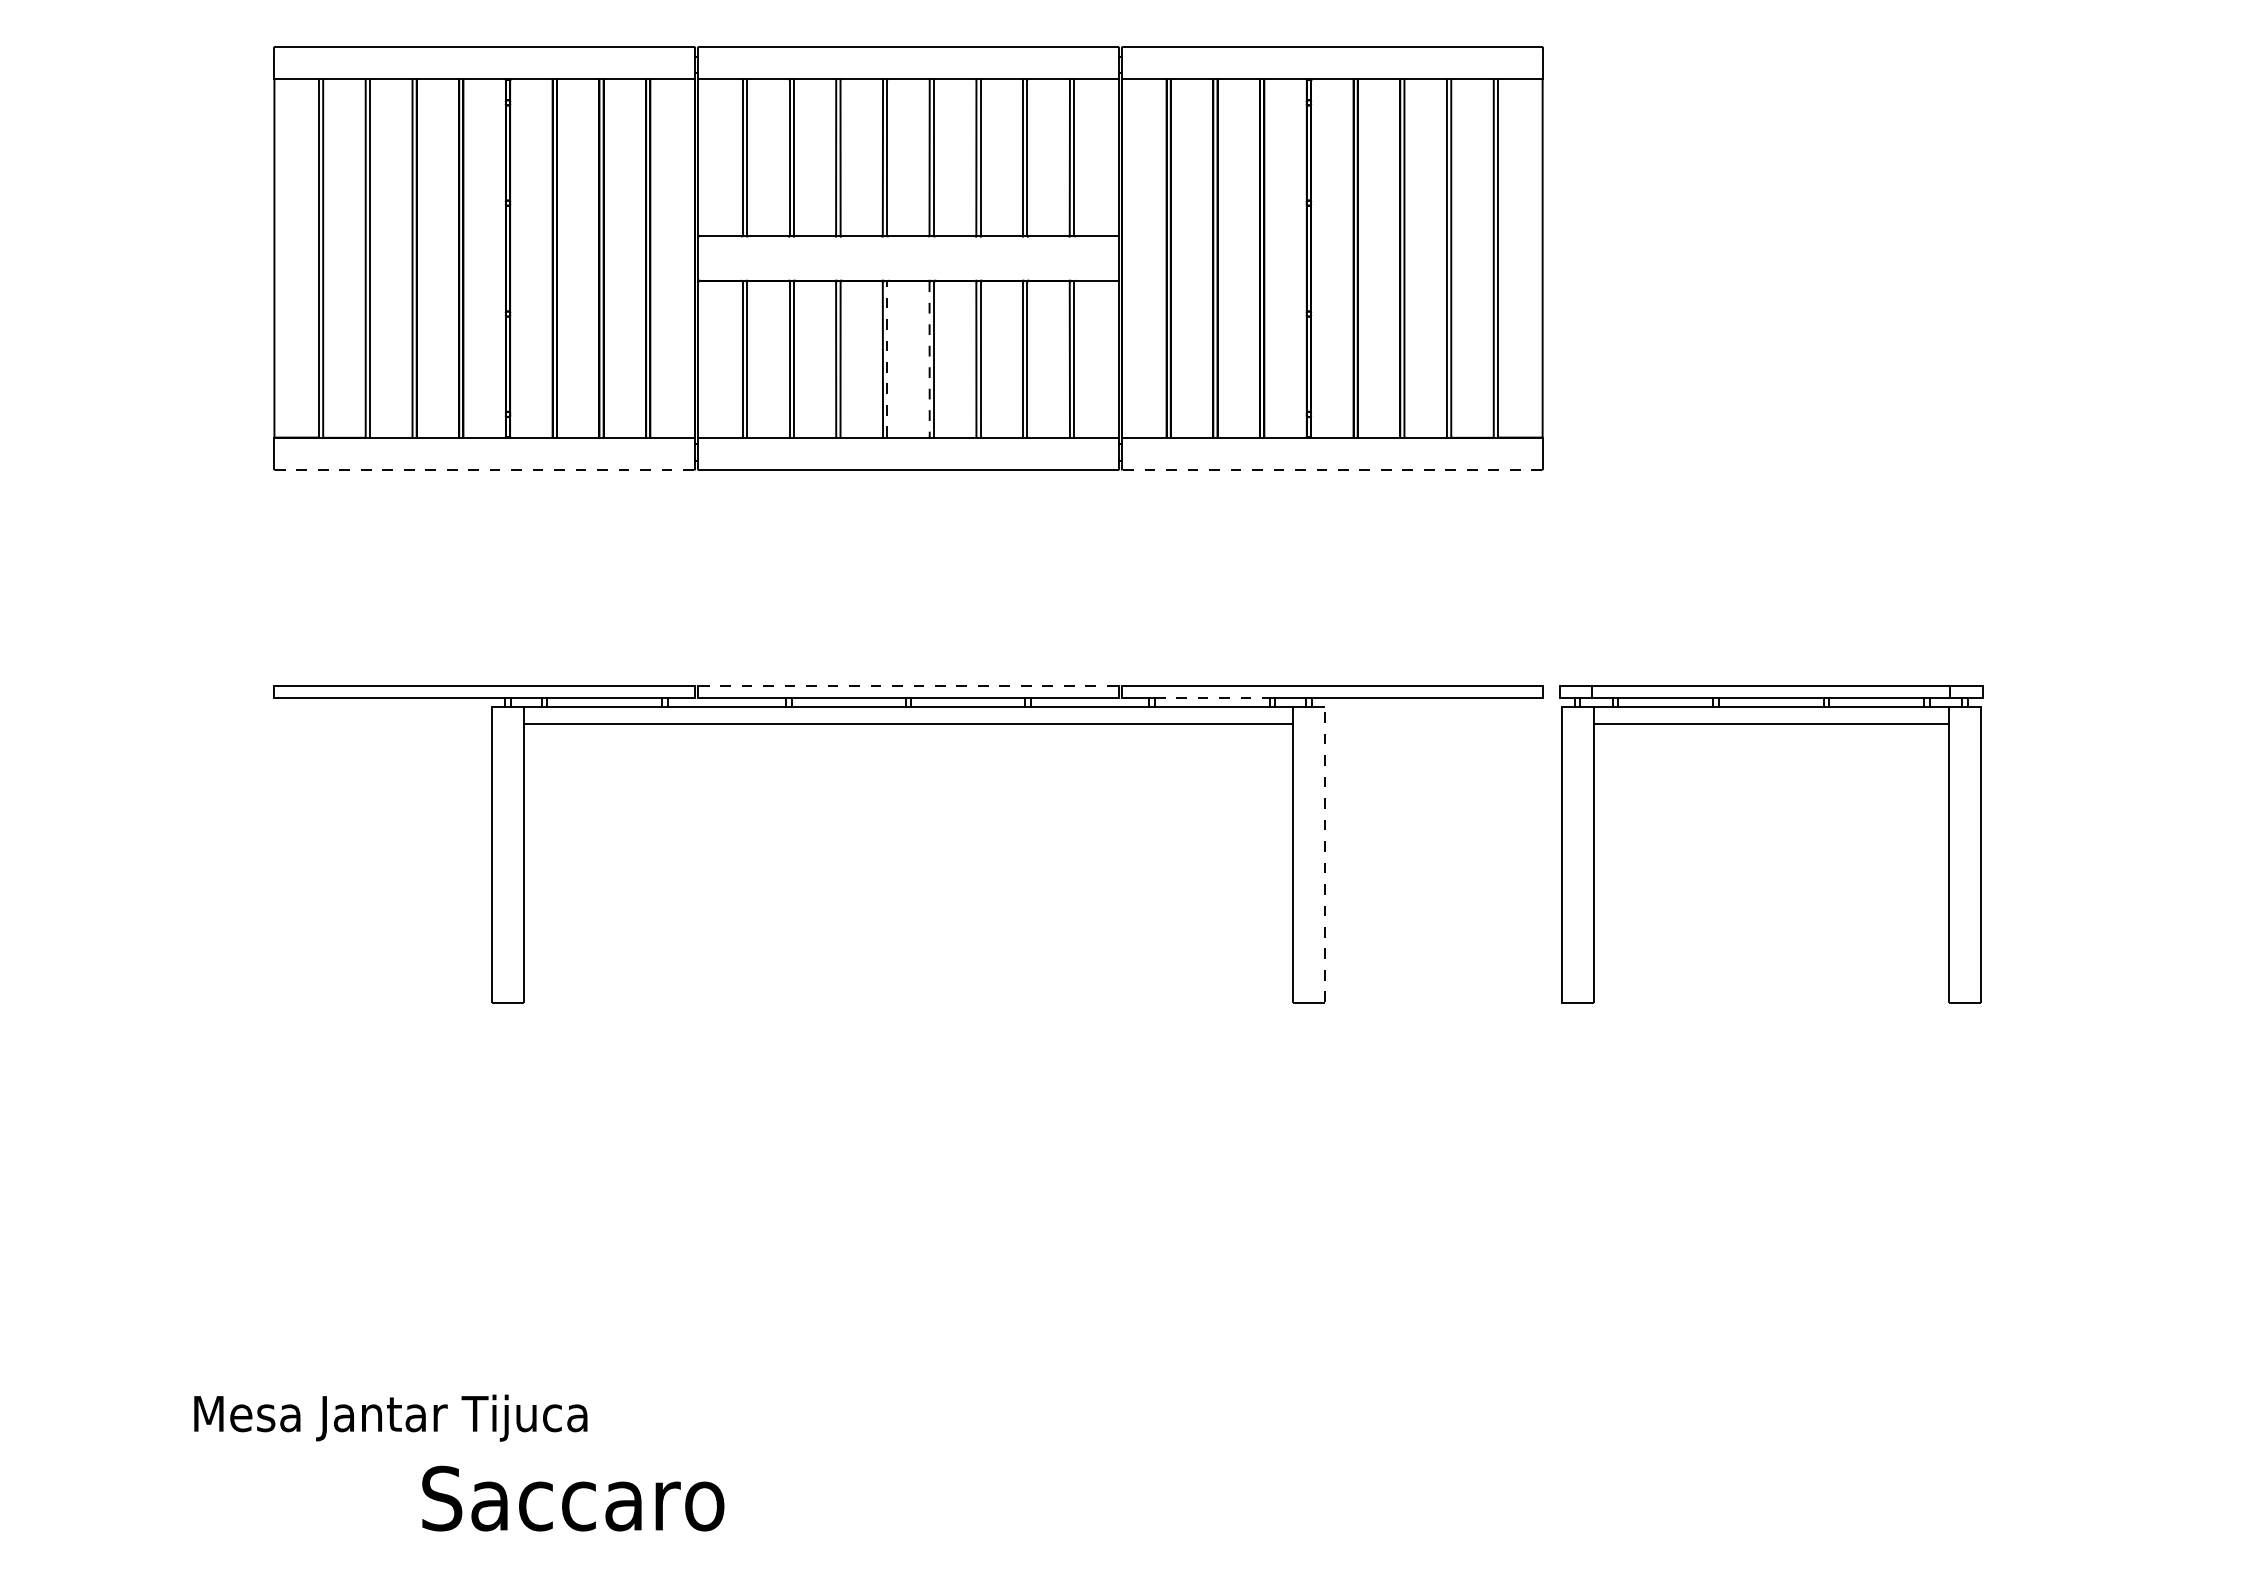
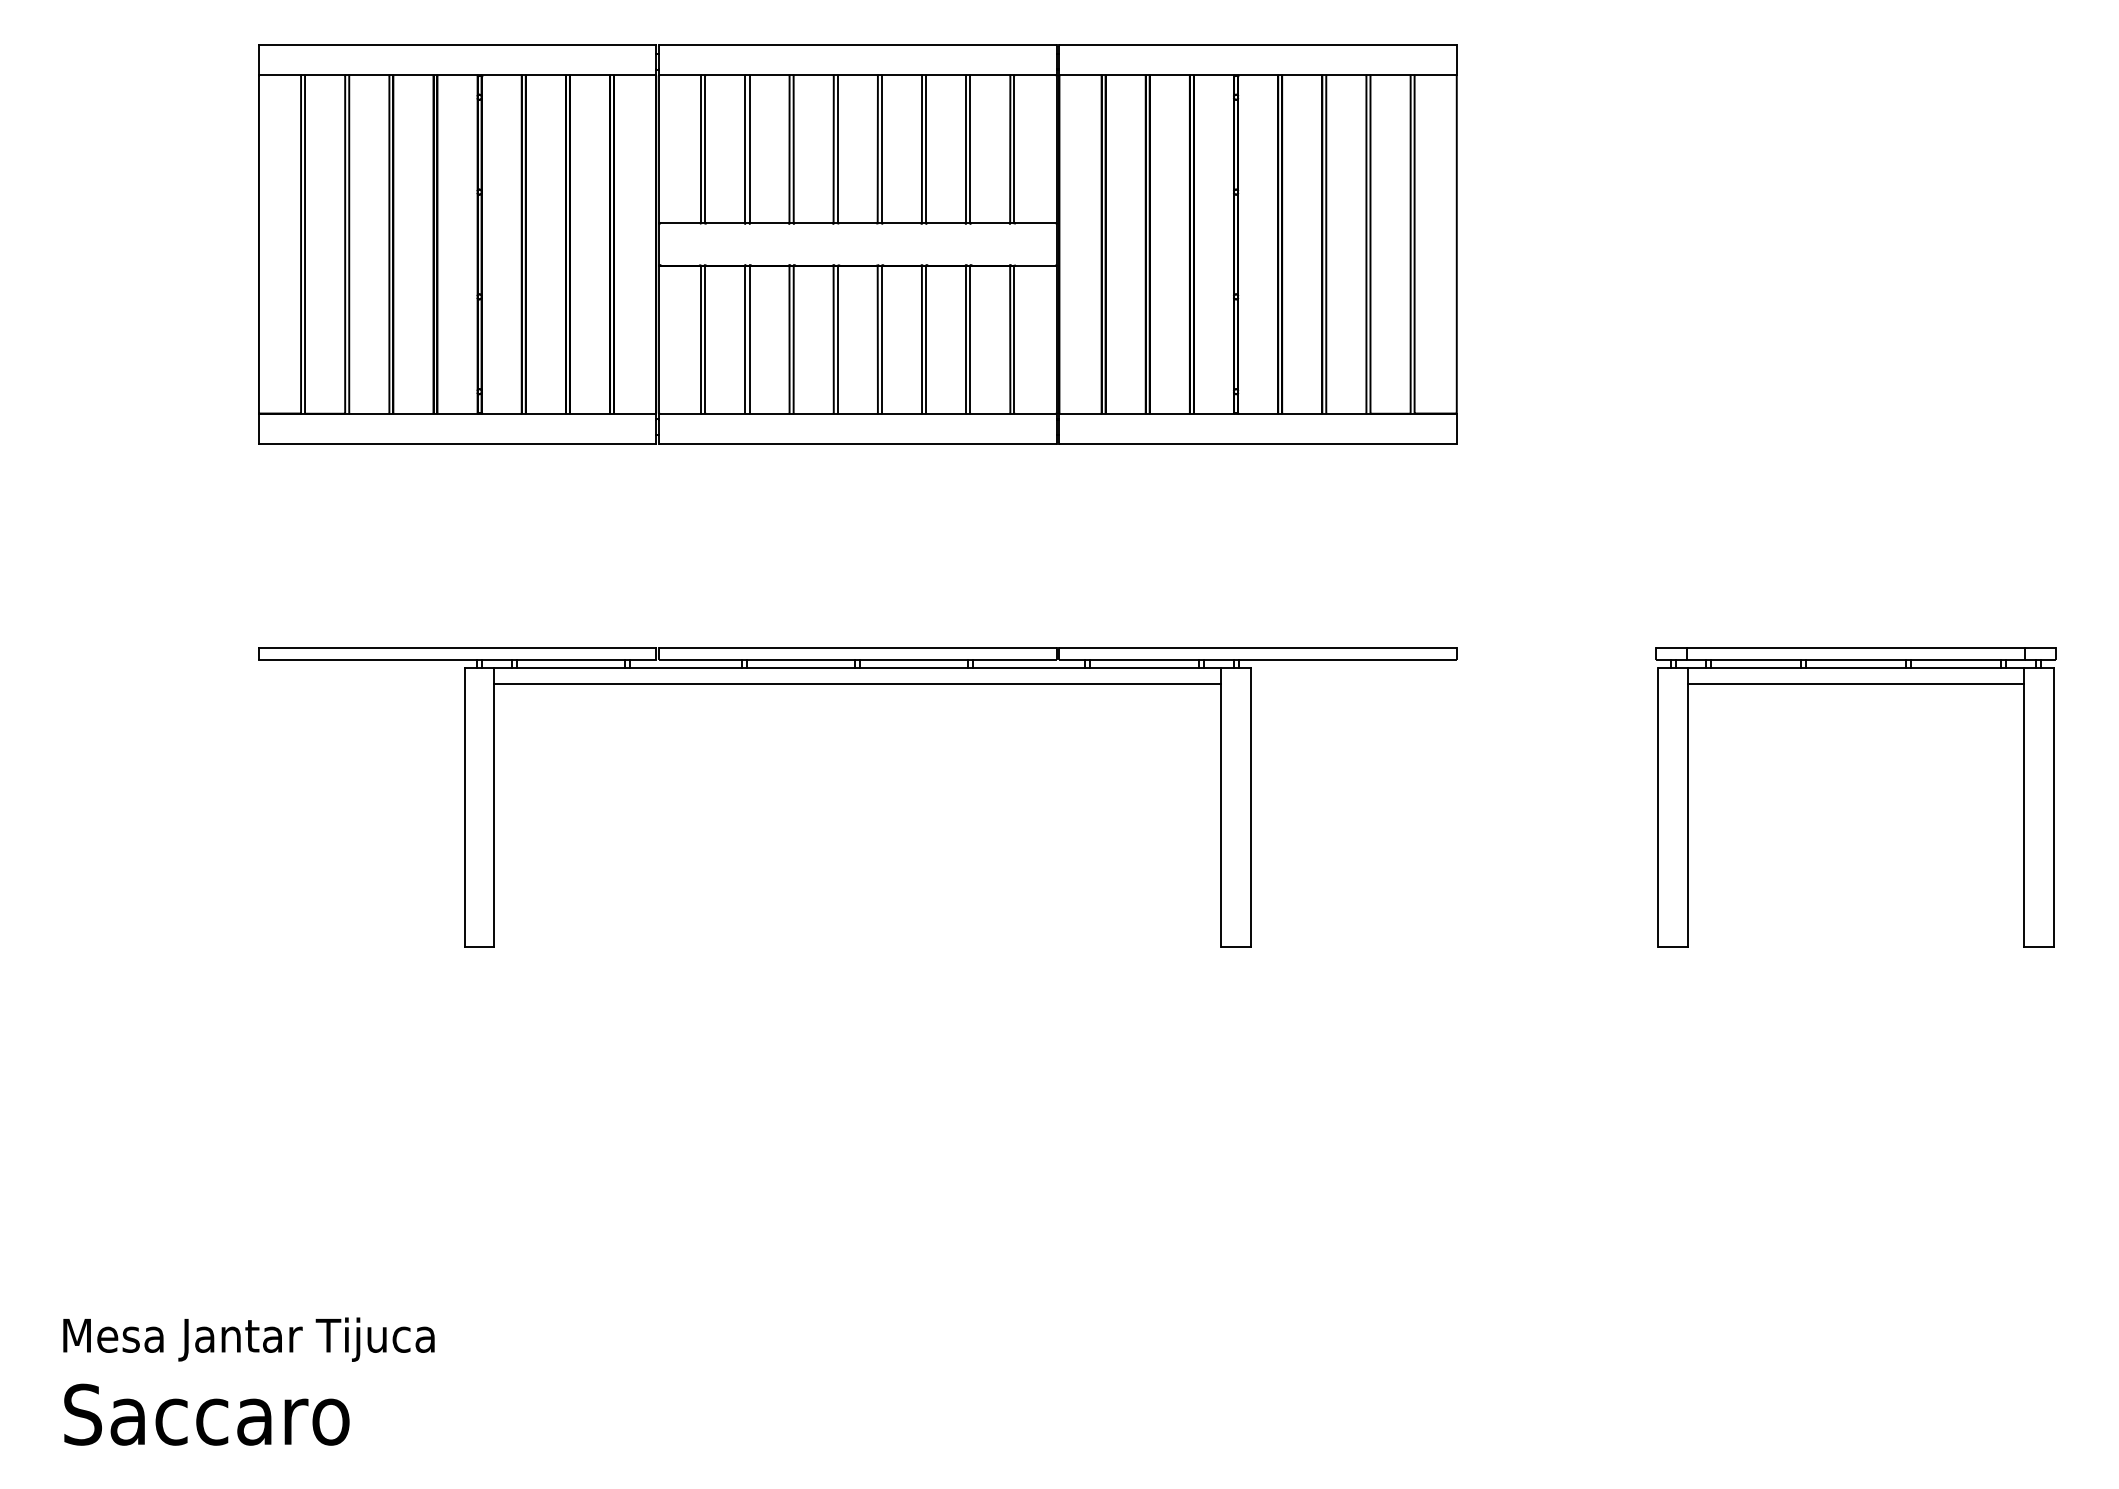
line: (887, 359) -> (838, 339), dashed -> solid
line: (929, 359) -> (877, 339), dashed -> solid
line: (484, 470) -> (457, 444), dashed -> solid
line: (1332, 470) -> (1258, 444), dashed -> solid
line: (908, 685) -> (857, 647), dashed -> solid
line: (1212, 698) -> (1144, 659), dashed -> solid
part: (1771, 724) -> (1856, 684), moved
line: (1324, 854) -> (1250, 807), dashed -> solid
text: (390, 1417) -> (248, 1339), moved
text: (573, 1498) -> (207, 1414), moved

